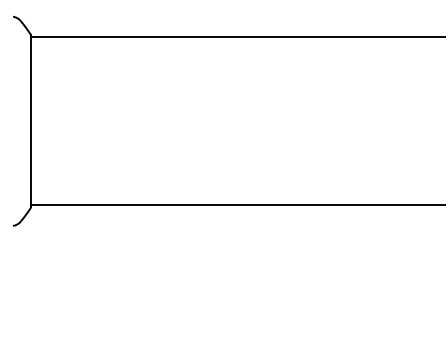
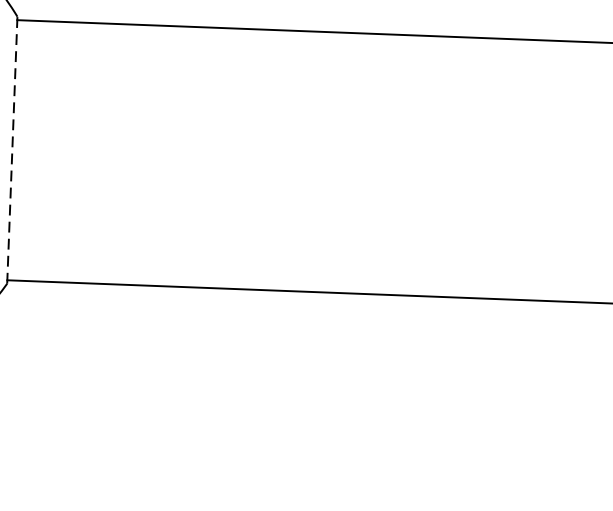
line: (31, 120) -> (12, 148), solid -> dashed

